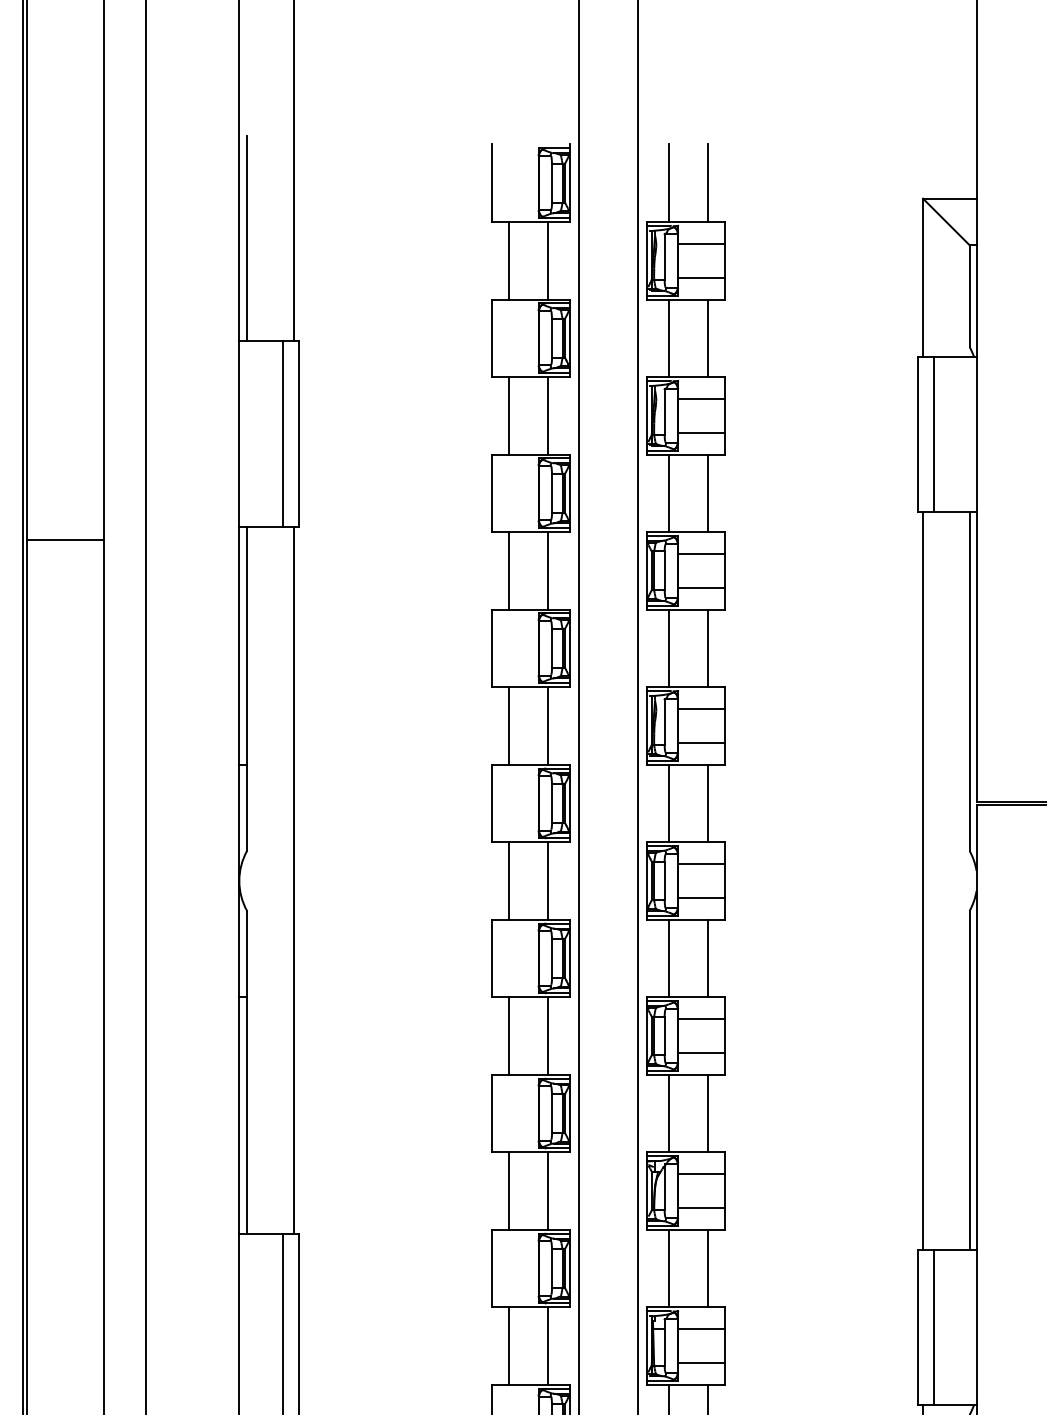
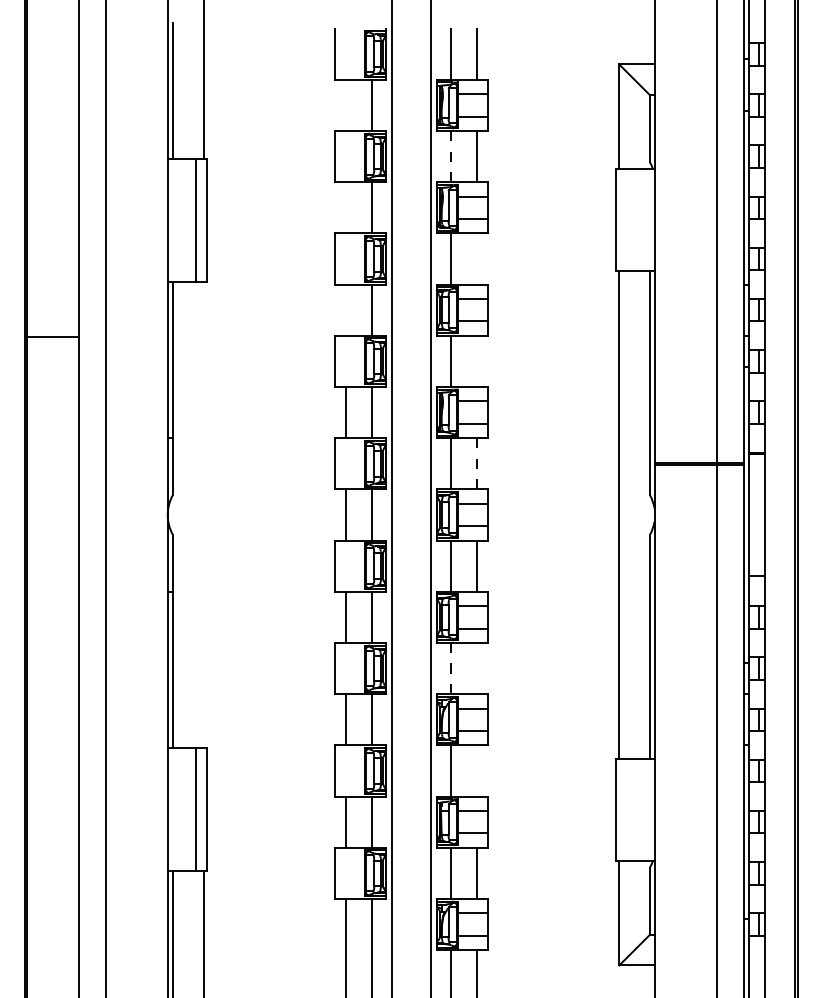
line: (508, 260) -> (345, 105), removed
line: (669, 338) -> (451, 156), solid -> dashed
line: (508, 415) -> (345, 207), removed
line: (934, 433) -> (626, 219), removed
line: (706, 492) -> (476, 258), removed
line: (64, 539) -> (52, 336), moved
line: (508, 569) -> (345, 309), removed
line: (706, 648) -> (476, 361), removed
line: (706, 802) -> (476, 463), solid -> dashed
line: (293, 880) -> (203, 514), removed
line: (669, 1113) -> (451, 668), solid -> dashed
line: (706, 1113) -> (476, 668), removed
line: (706, 1267) -> (476, 770), removed
line: (934, 1326) -> (626, 809), removed

